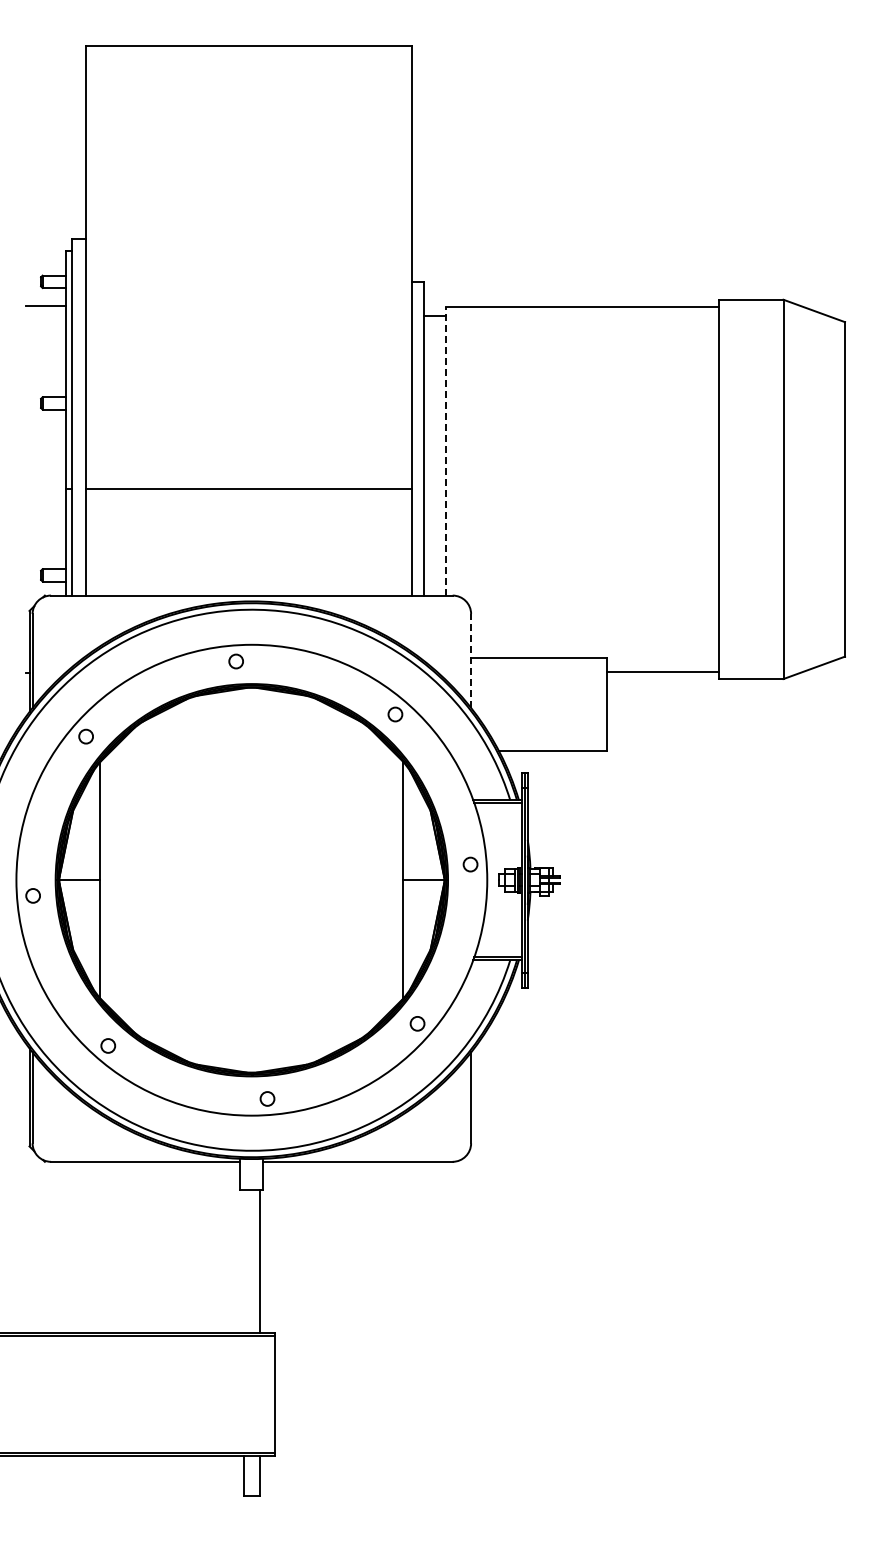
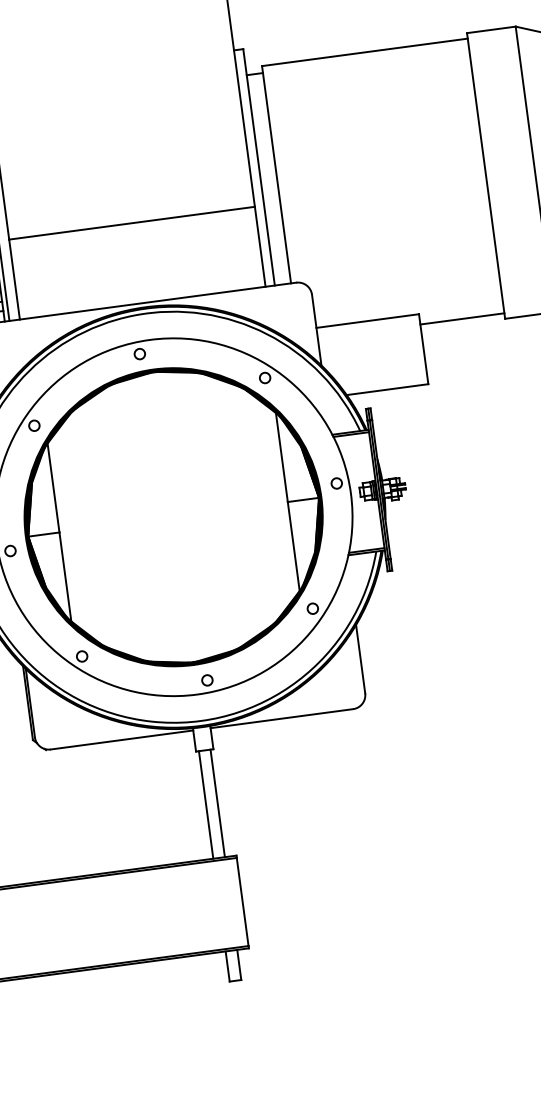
line: (445, 450) -> (276, 174), dashed -> solid
line: (471, 661) -> (317, 330), dashed -> solid
line: (244, 1260) -> (206, 804), added

